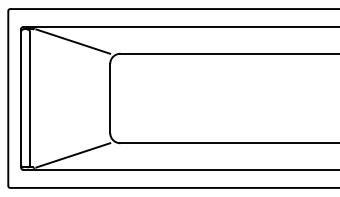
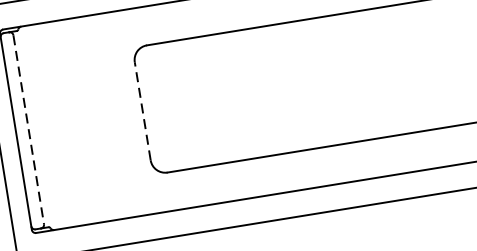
line: (73, 41) -> (77, 38), removed
line: (30, 98) -> (29, 129), solid -> dashed
line: (110, 98) -> (143, 111), solid -> dashed
line: (73, 155) -> (103, 200), removed

